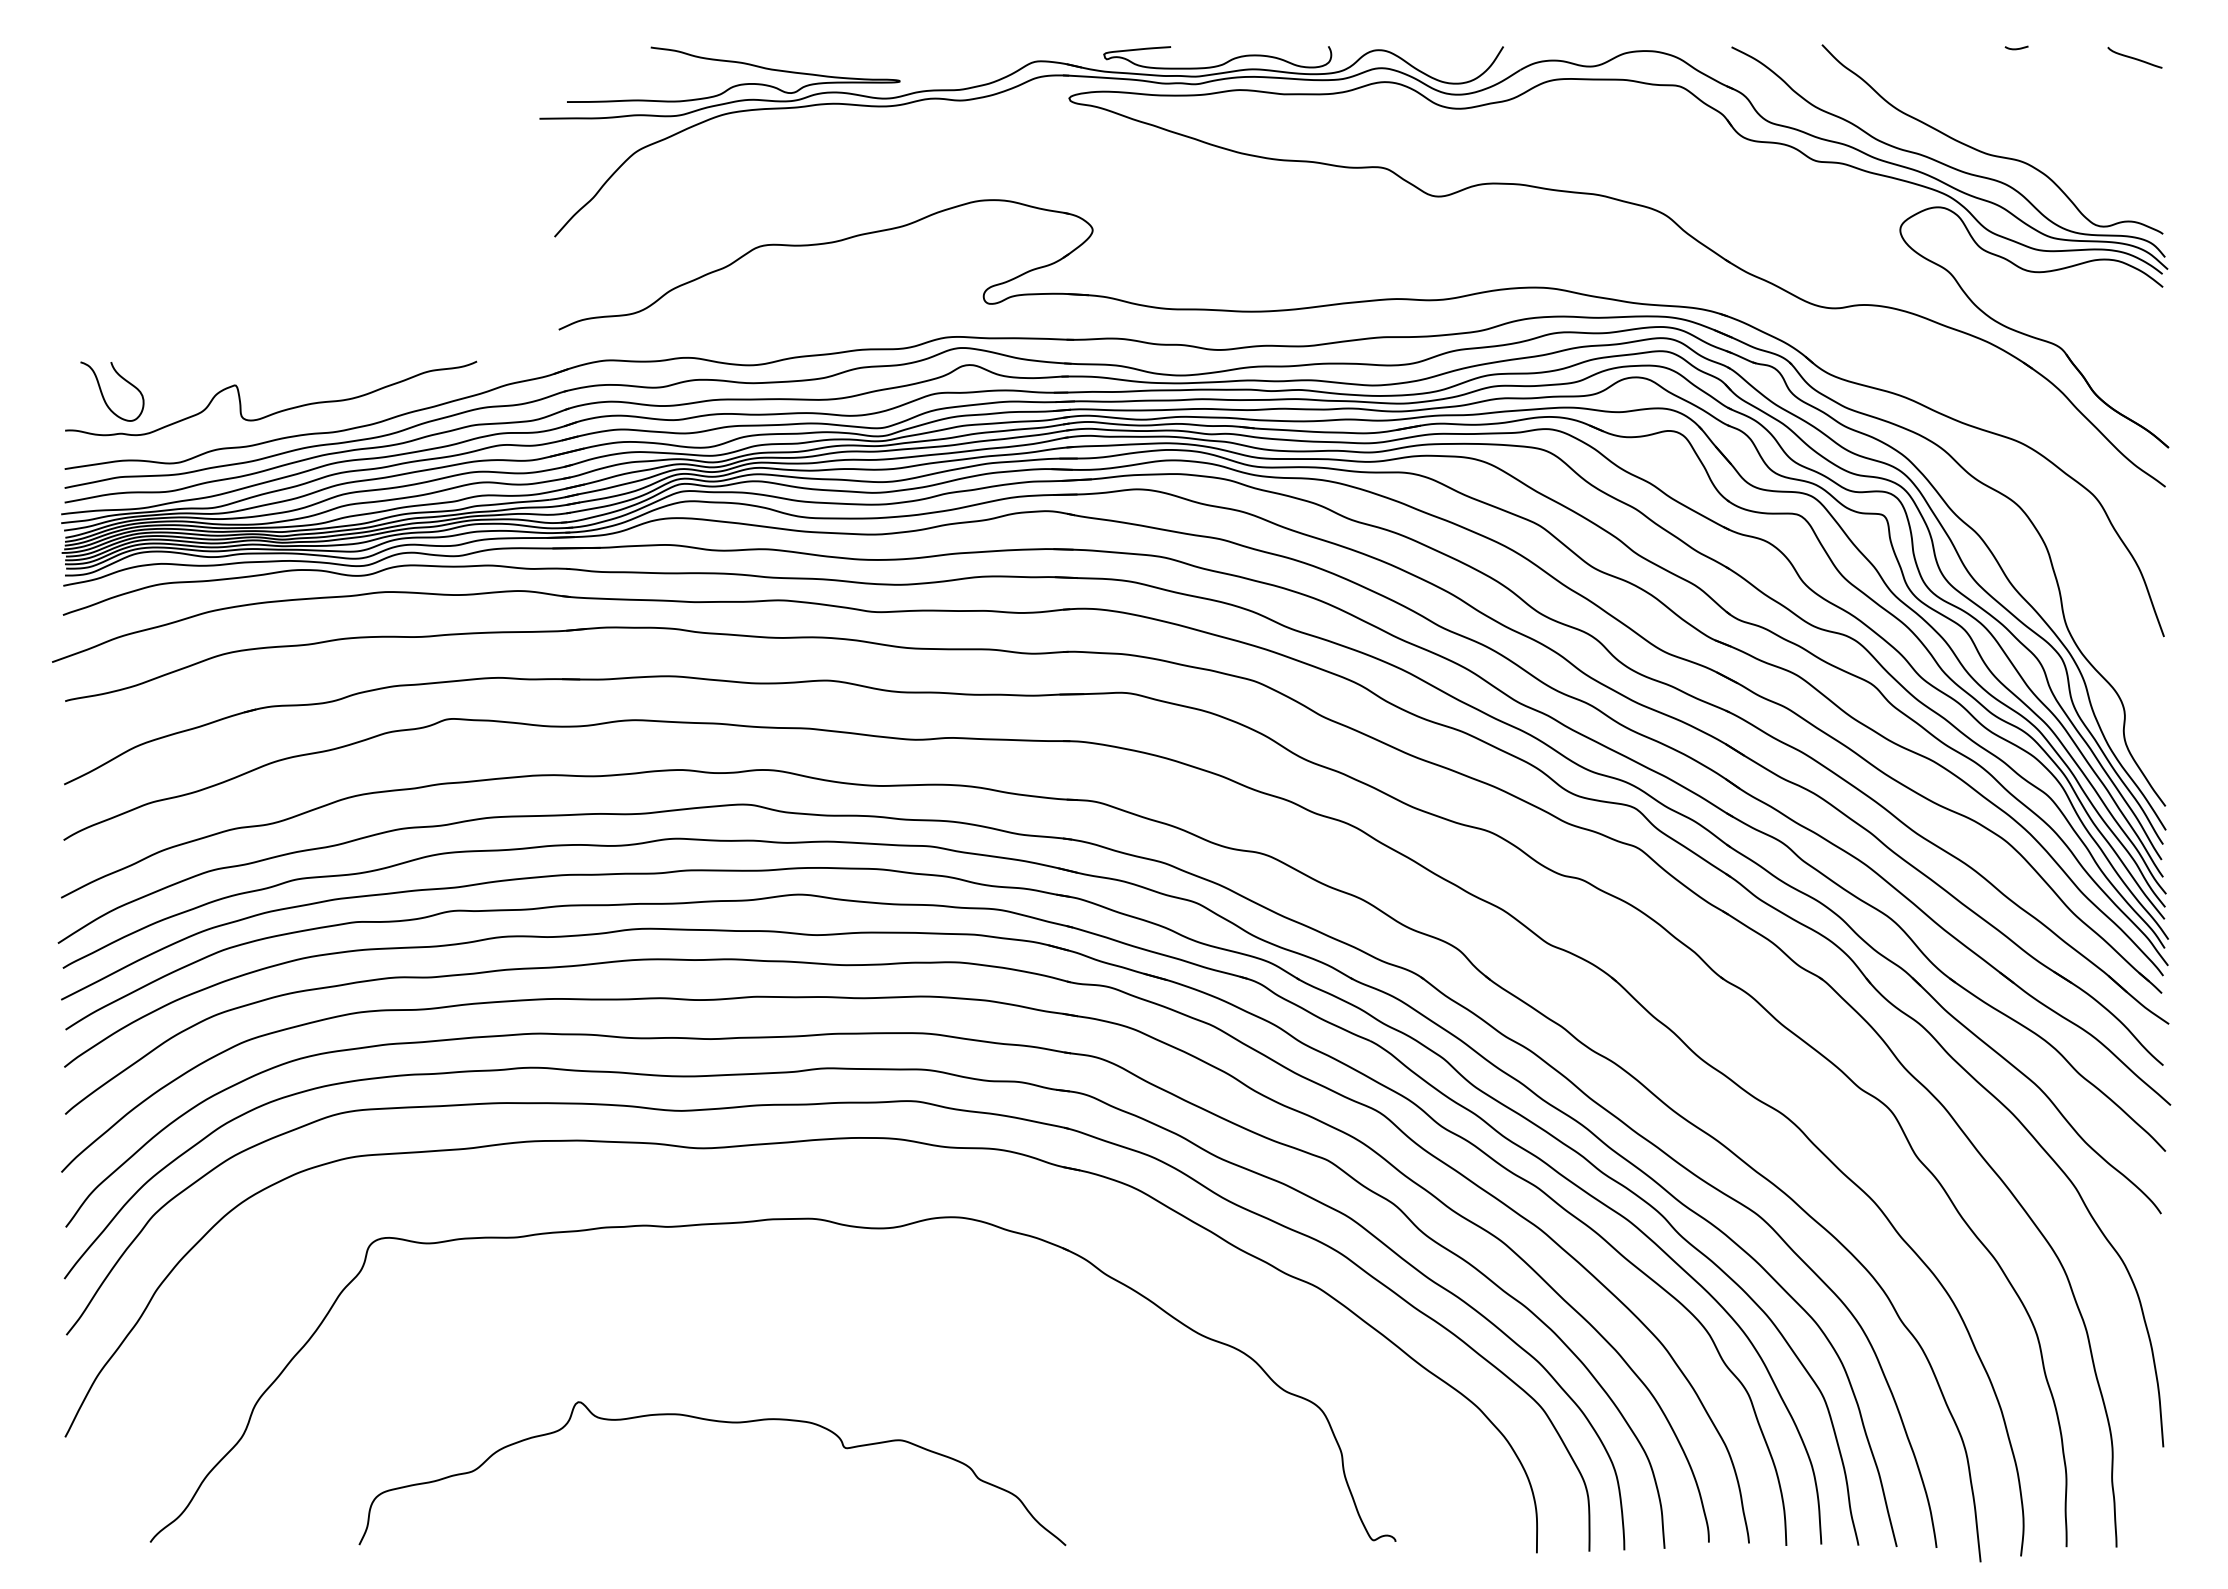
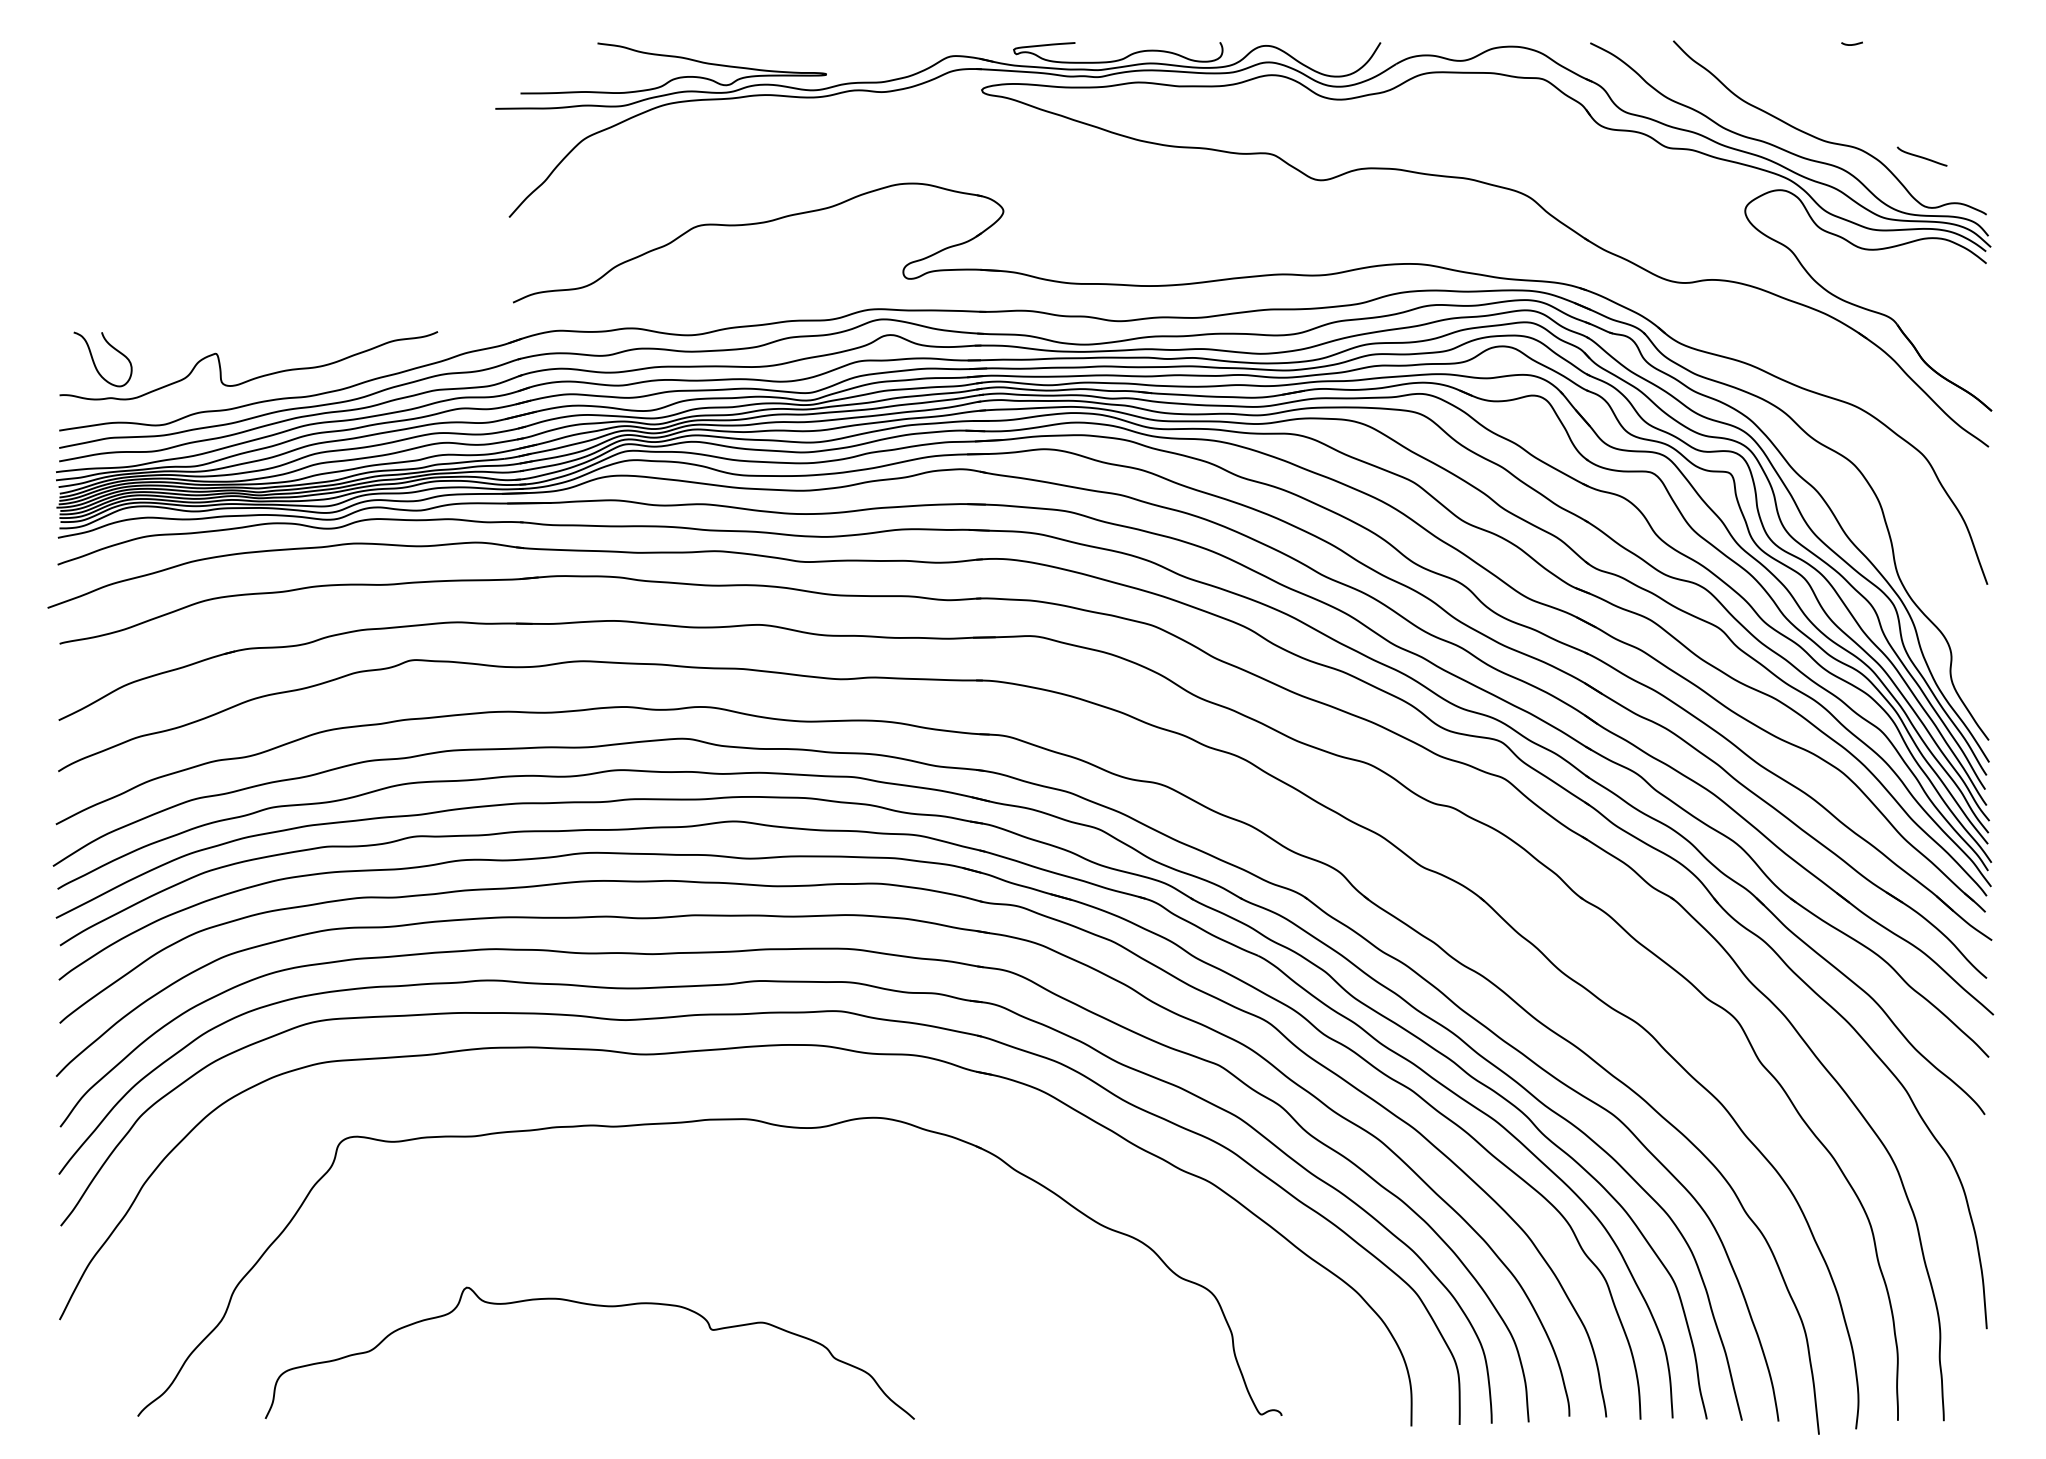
curve: (2134, 57) -> (1921, 156), moved
curve: (718, 1422) -> (595, 1306), moved

